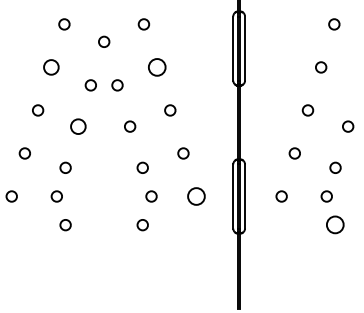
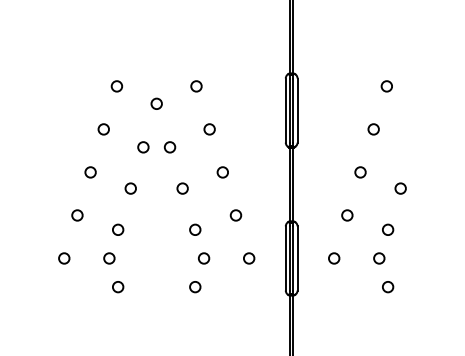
circle: (50, 67) -> (103, 129), size x0.71
circle: (156, 67) -> (209, 129), size x0.62
circle: (77, 126) -> (130, 188), size x0.71
circle: (196, 196) -> (249, 258), size x0.62
circle: (335, 225) -> (388, 287), size x0.62

